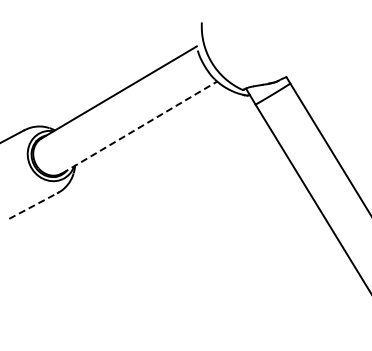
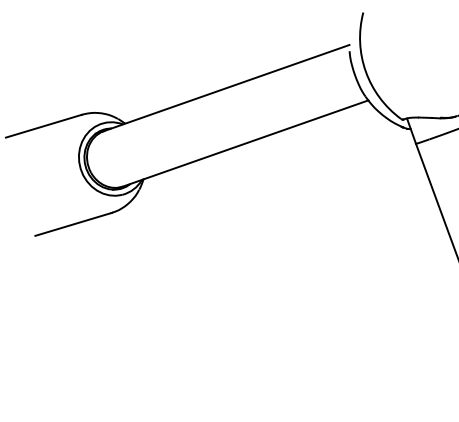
line: (140, 127) -> (246, 143), dashed -> solid
line: (34, 205) -> (74, 224), dashed -> solid

